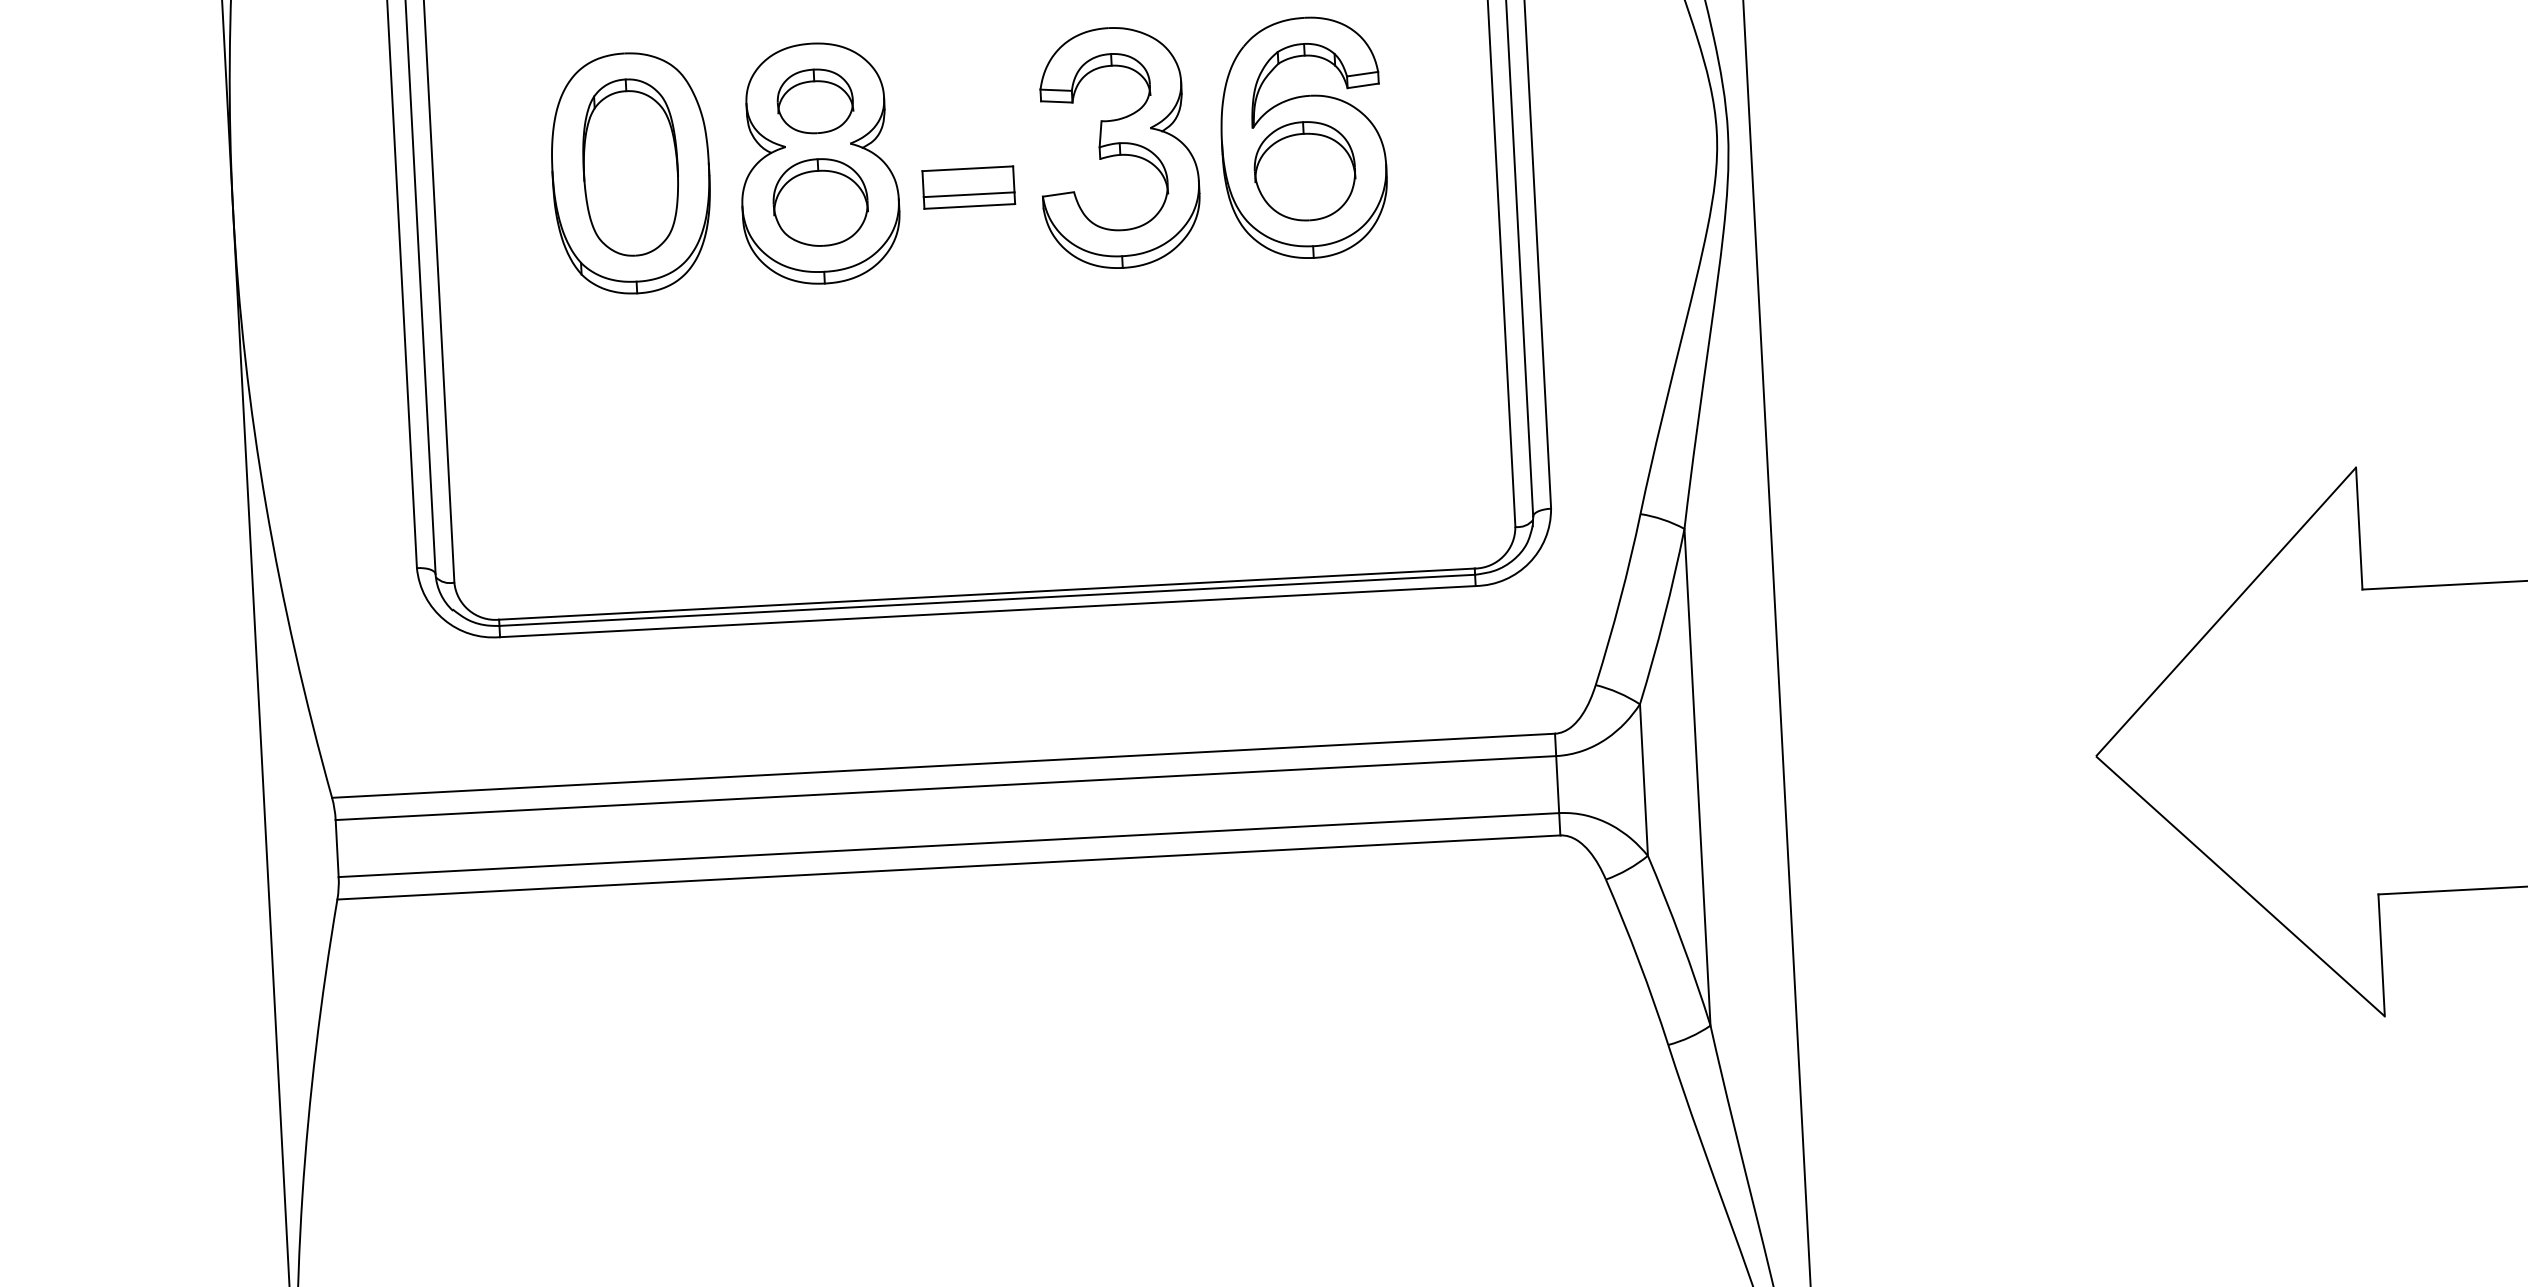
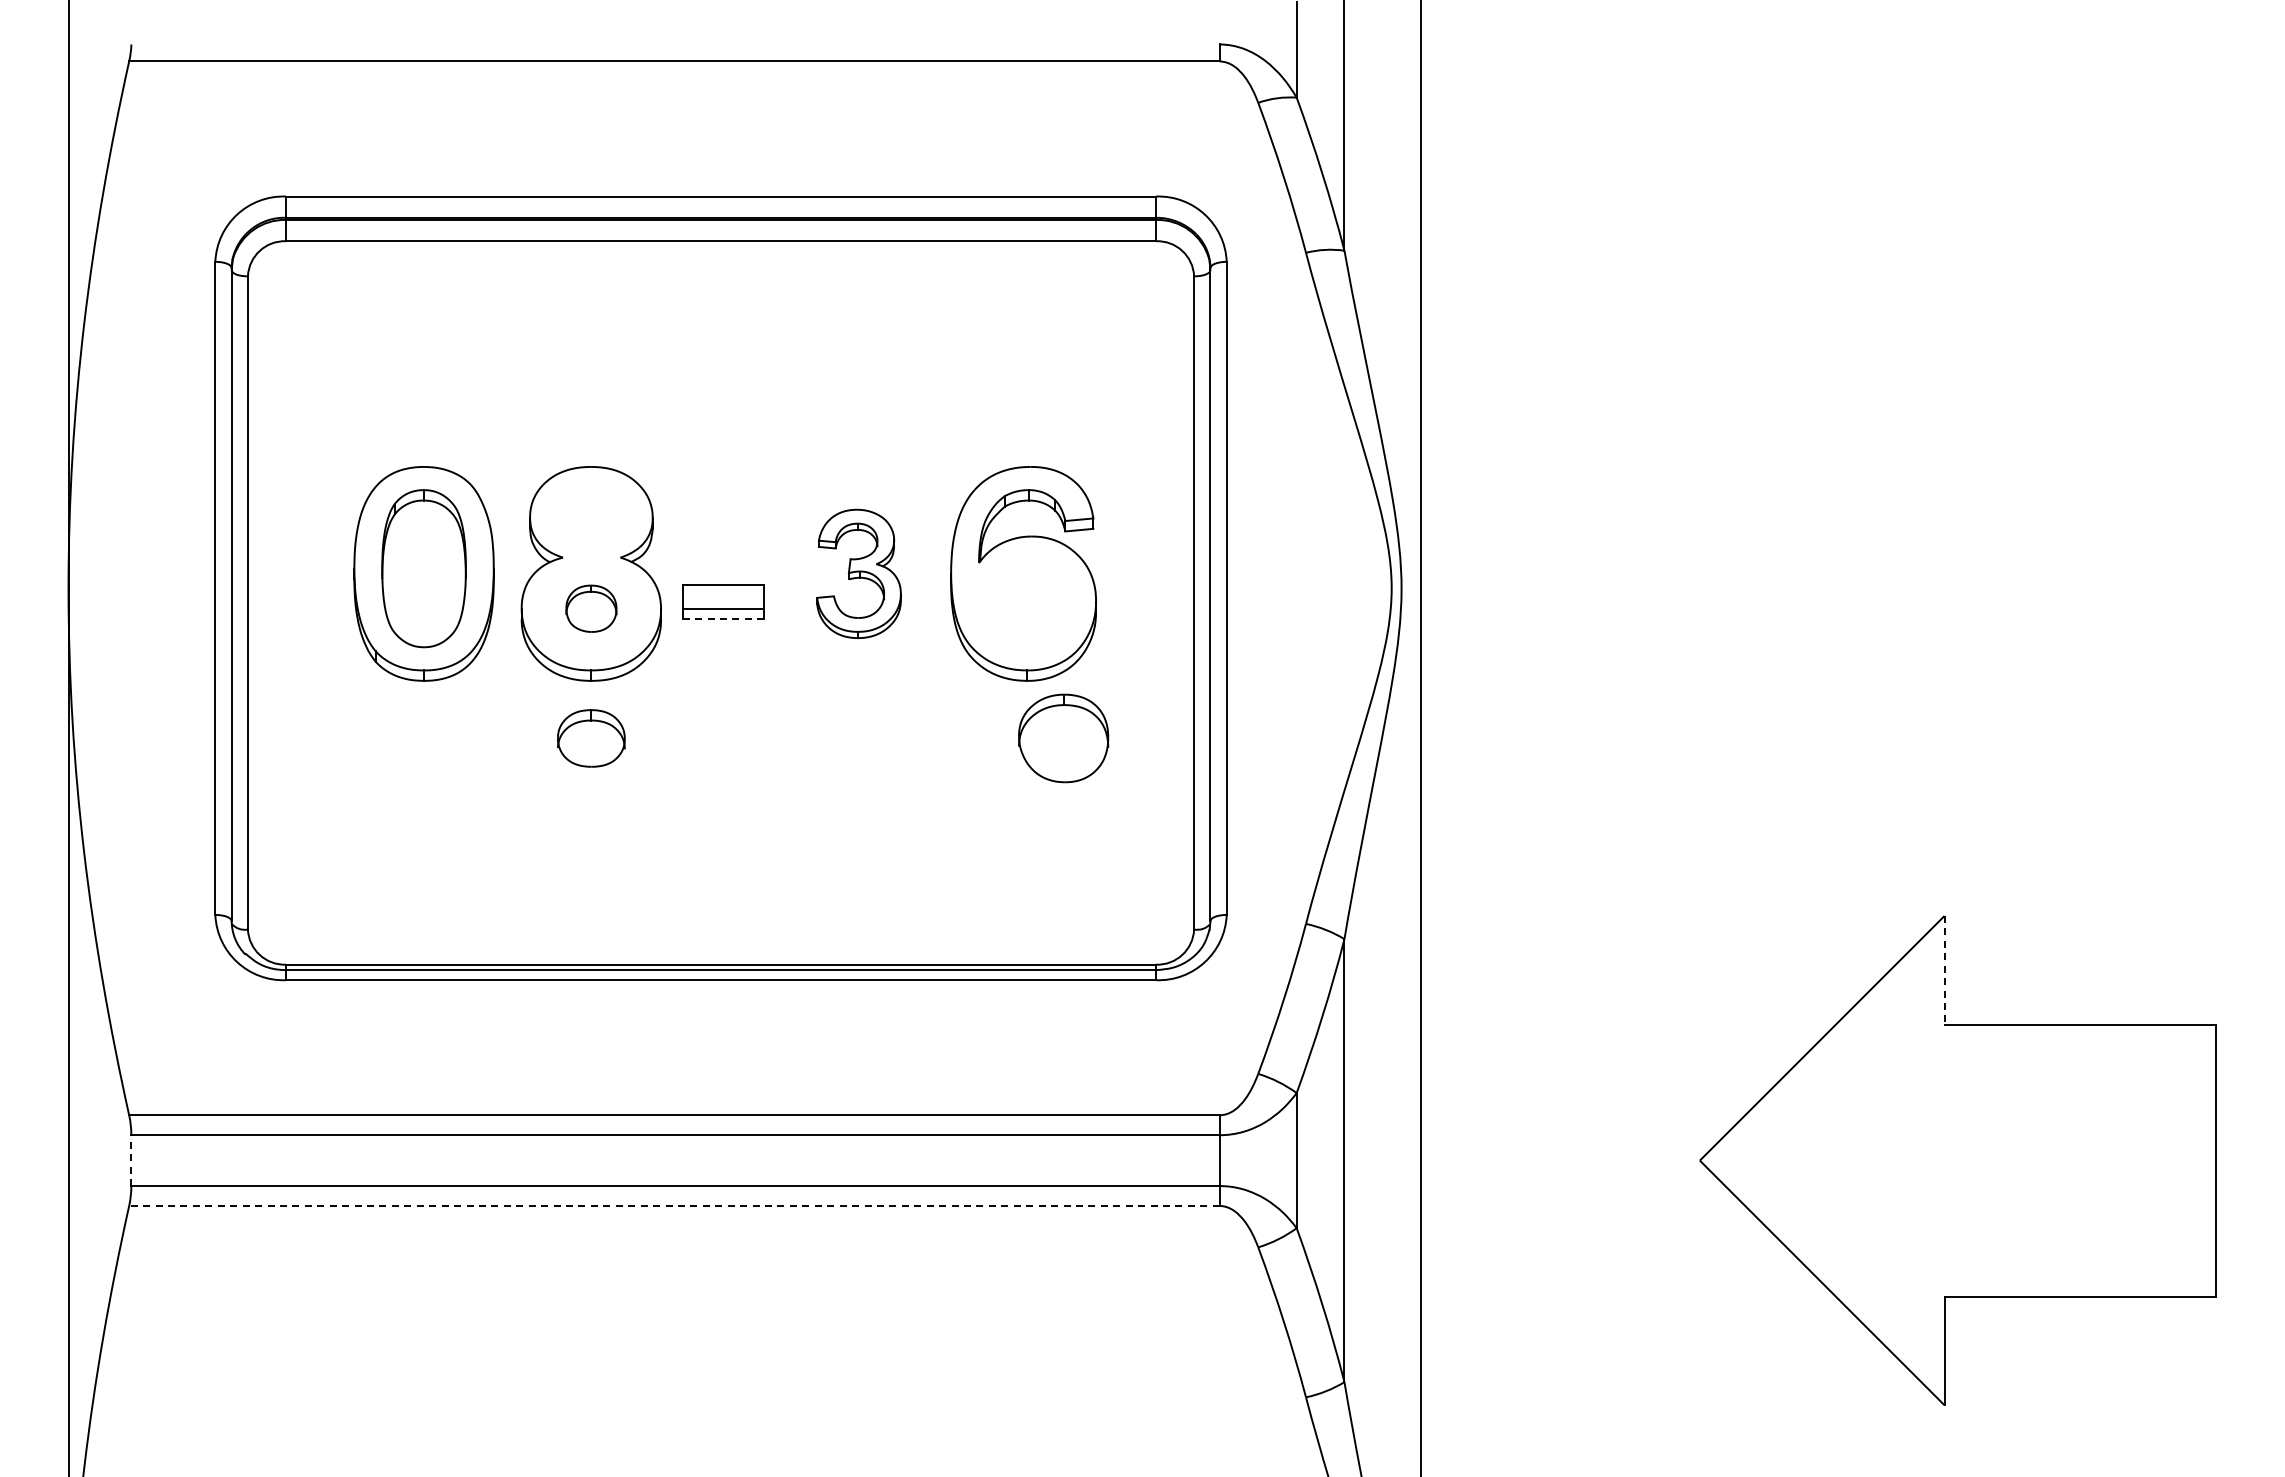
part: (815, 101) -> (591, 738), moved
part: (1118, 147) -> (858, 573), size x0.6
part: (1304, 171) -> (1063, 738), moved
part: (820, 202) -> (591, 608), size x0.6
line: (969, 206) -> (723, 619), solid -> dashed
line: (2359, 528) -> (1944, 970), solid -> dashed
line: (337, 848) -> (131, 1160), solid -> dashed
line: (947, 867) -> (673, 1205), solid -> dashed

